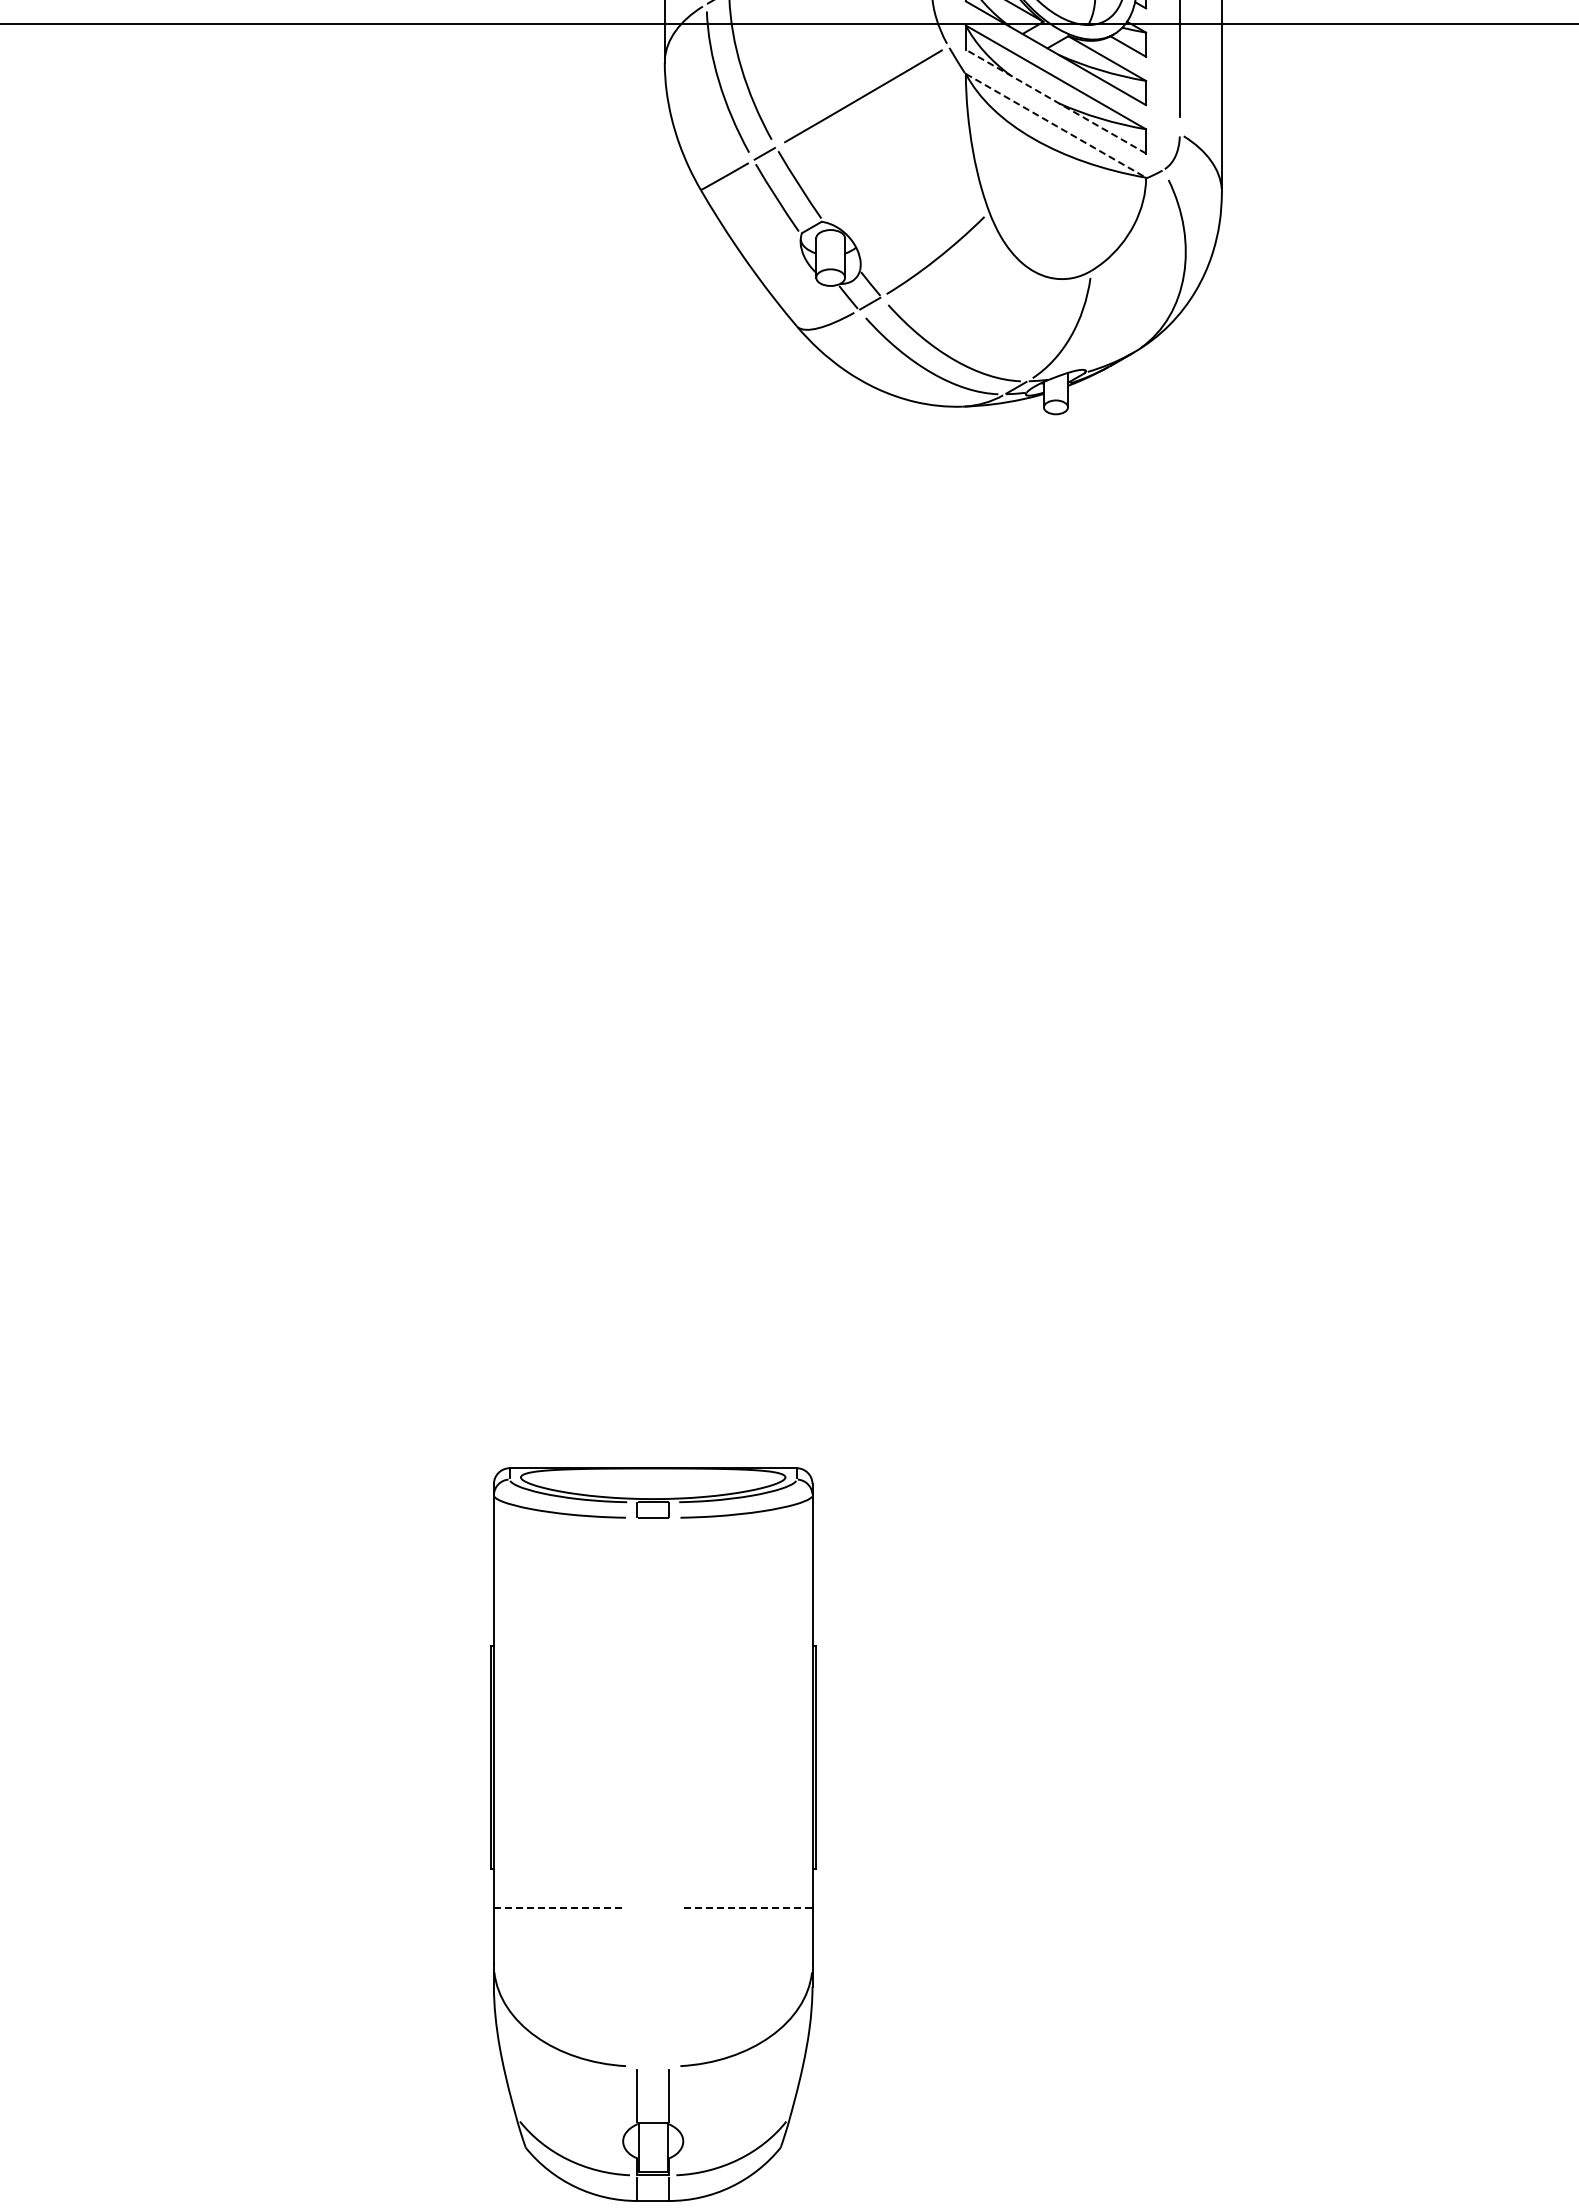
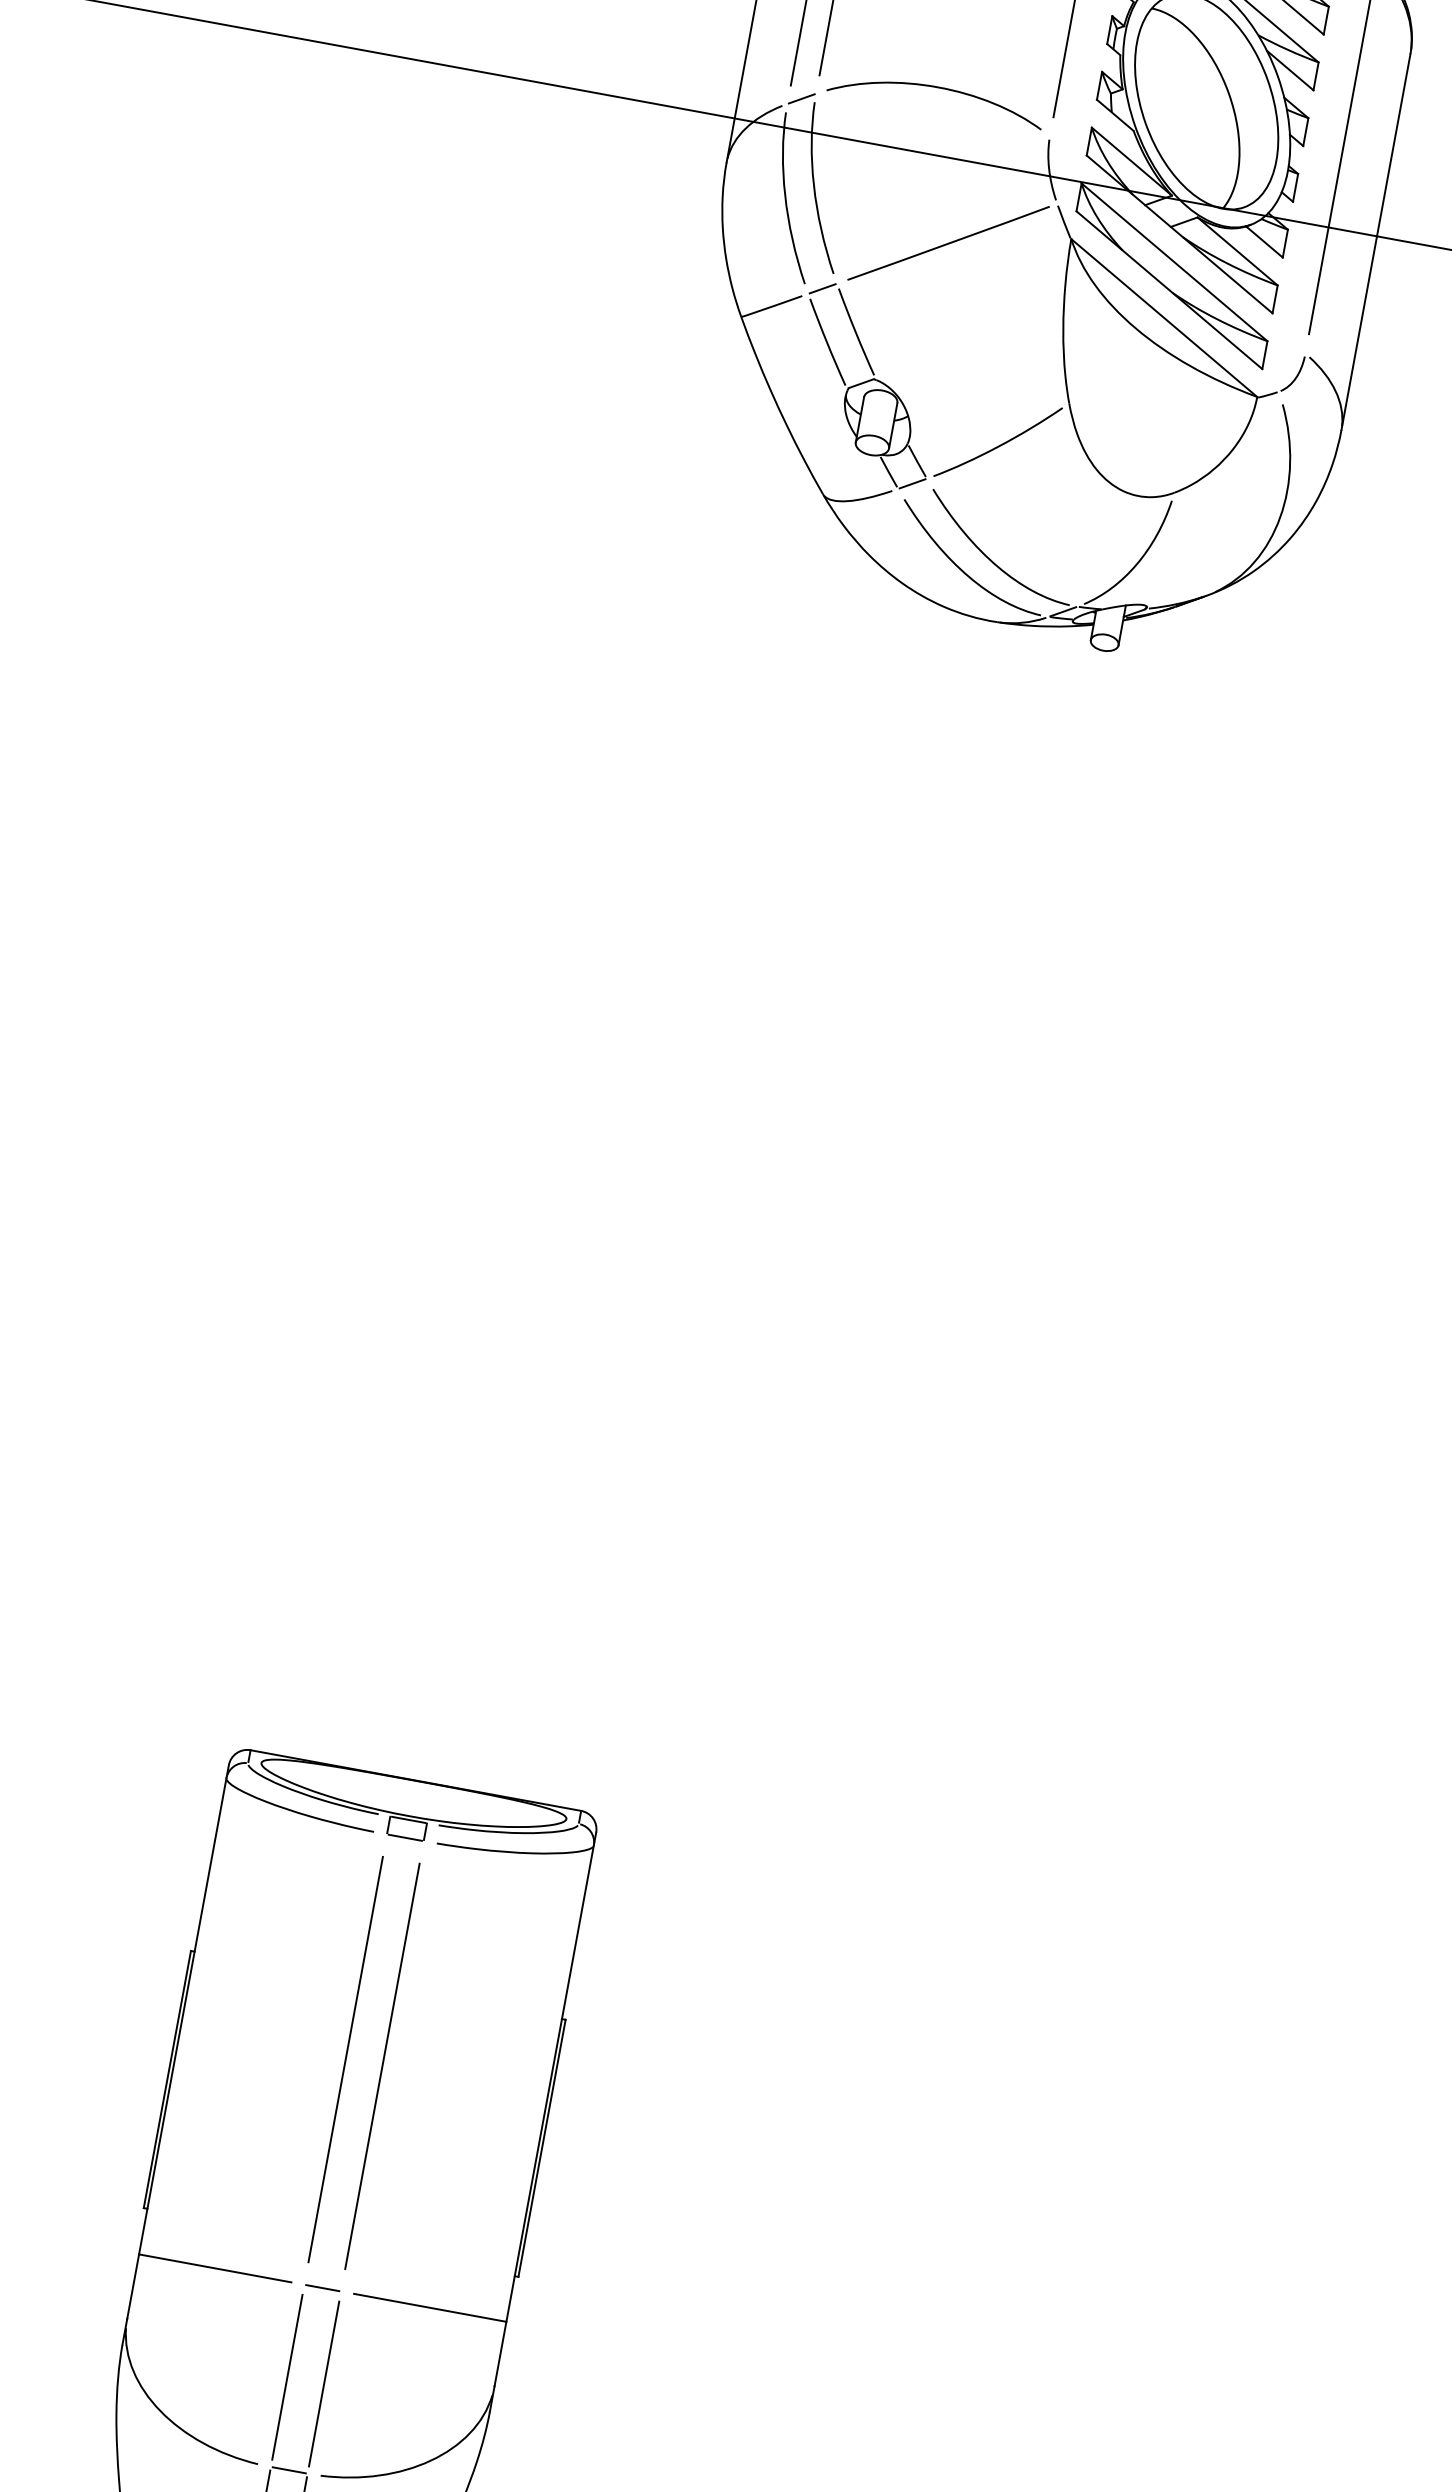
line: (1055, 101) -> (1168, 289), dashed -> solid
line: (1055, 125) -> (1163, 317), dashed -> solid
line: (636, 1712) -> (344, 2058), added
line: (669, 1712) -> (382, 2065), added
line: (560, 1908) -> (215, 2268), dashed -> solid
line: (652, 1908) -> (321, 2288), added
line: (746, 1908) -> (430, 2307), dashed -> solid
line: (637, 1988) -> (287, 2377), added
line: (669, 1988) -> (324, 2383), added
line: (652, 2066) -> (288, 2470), added

